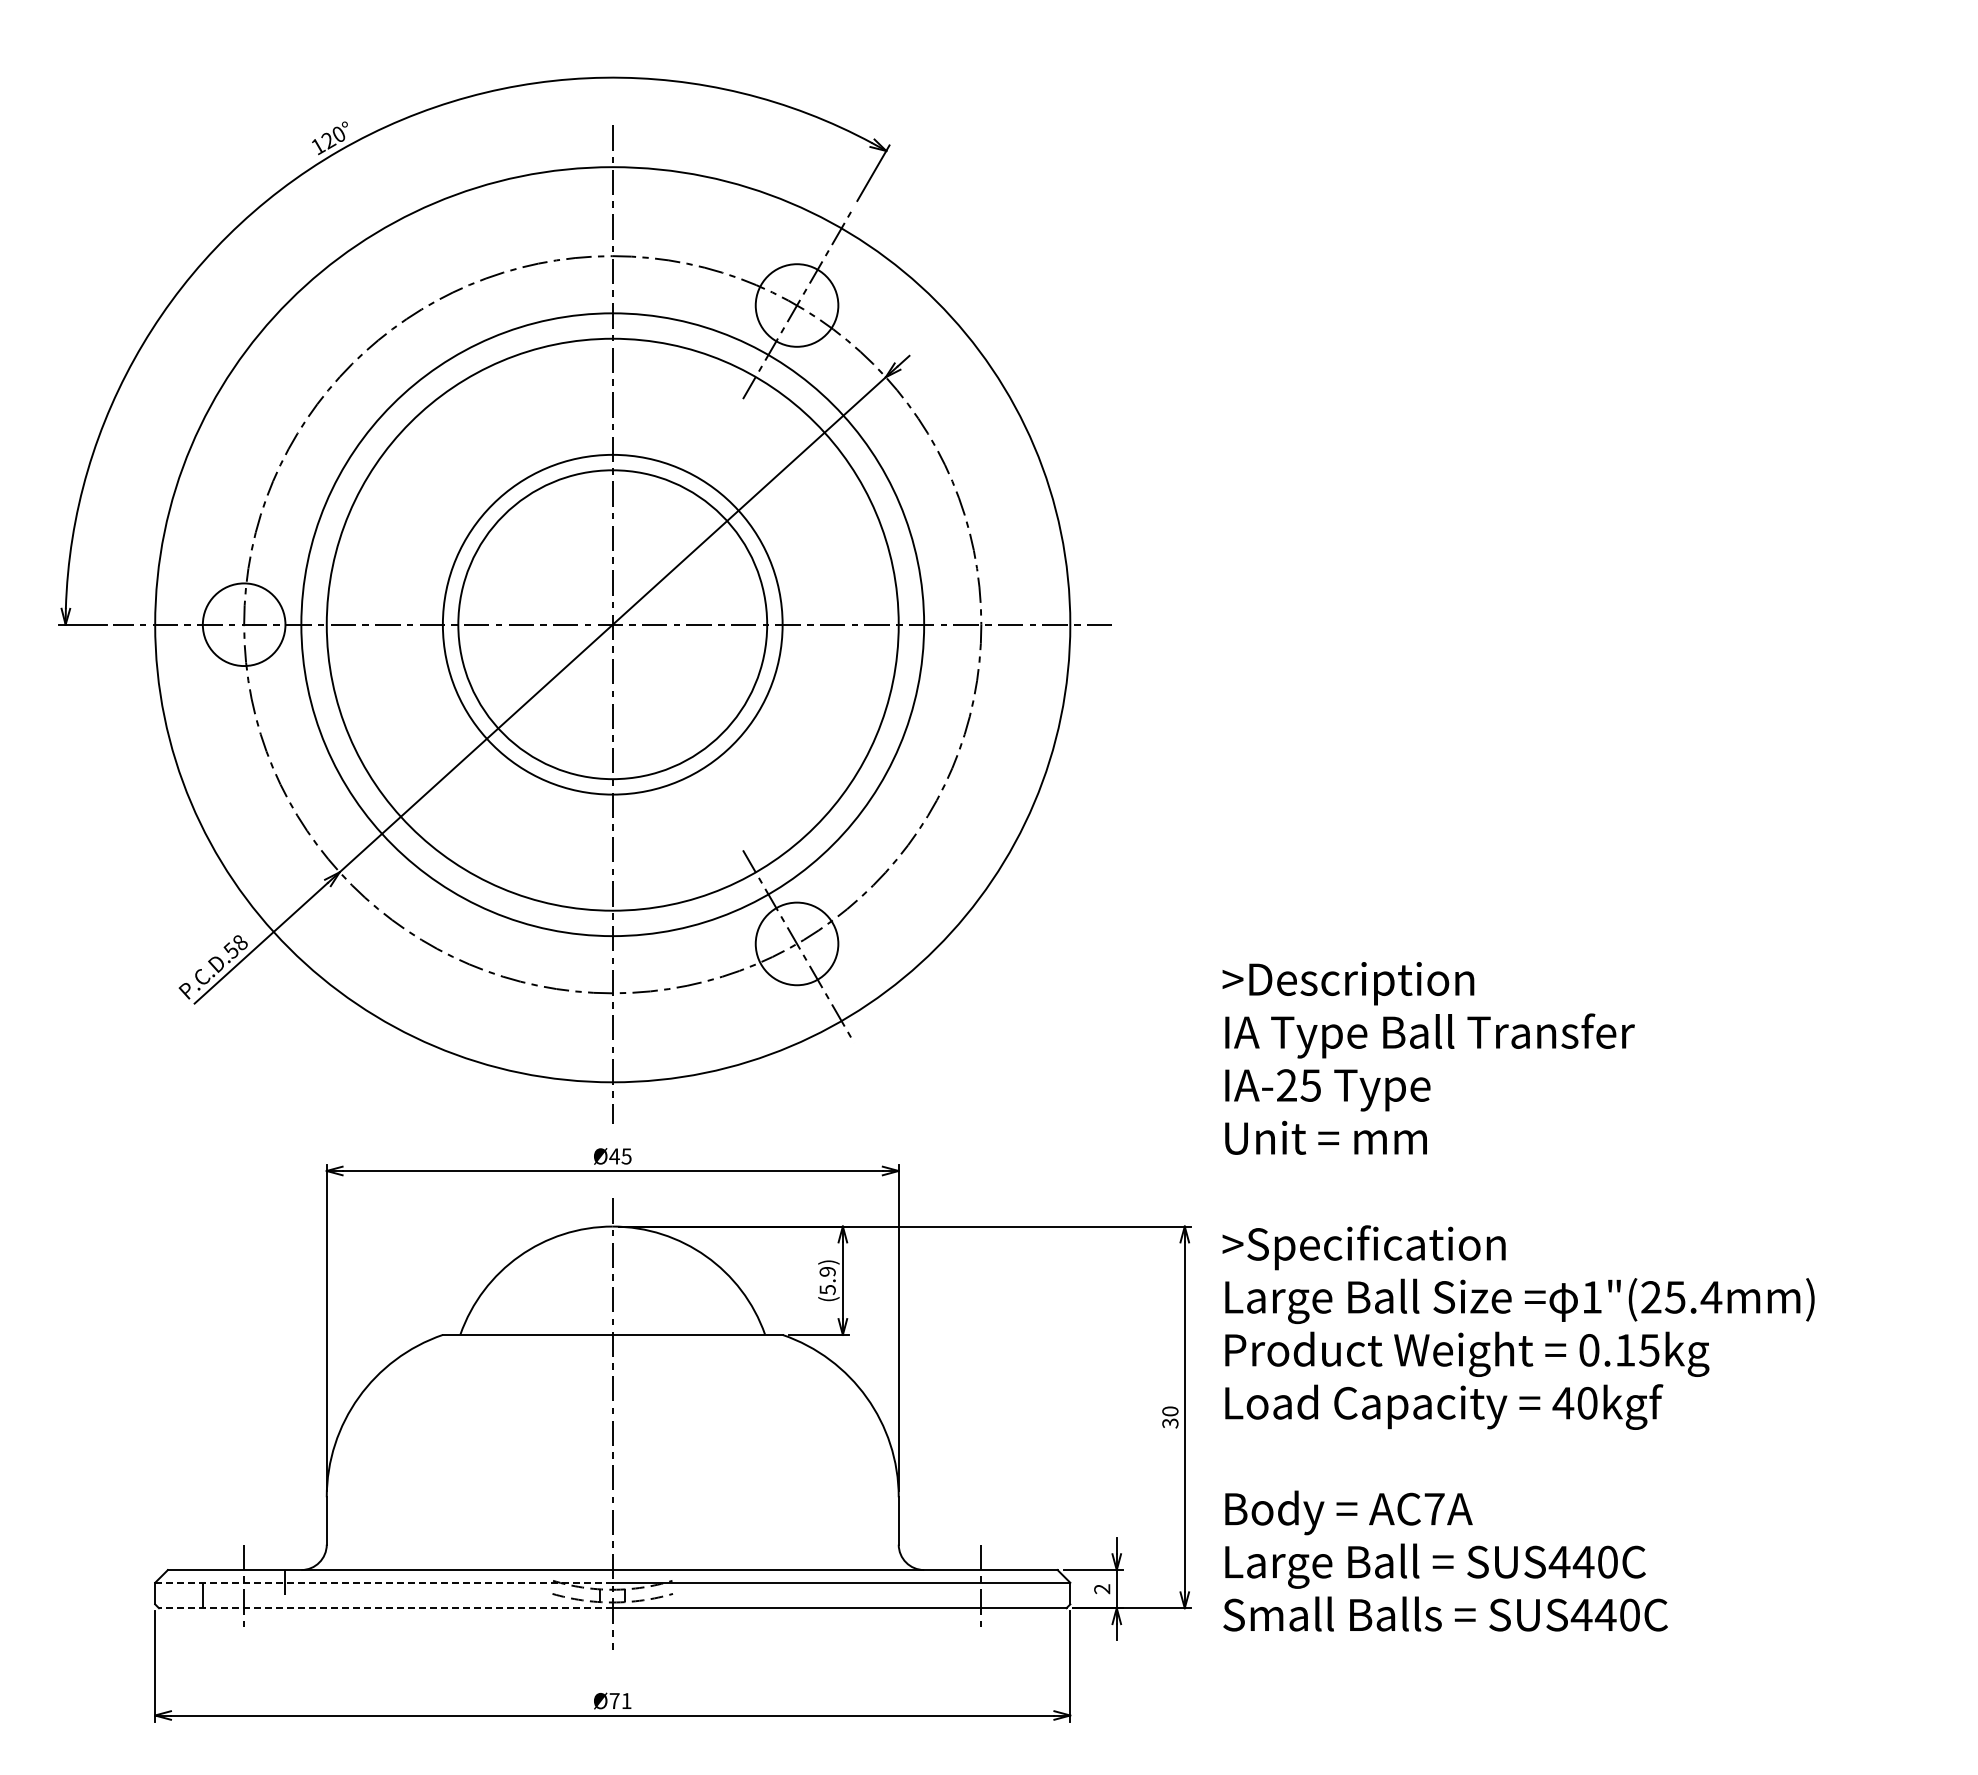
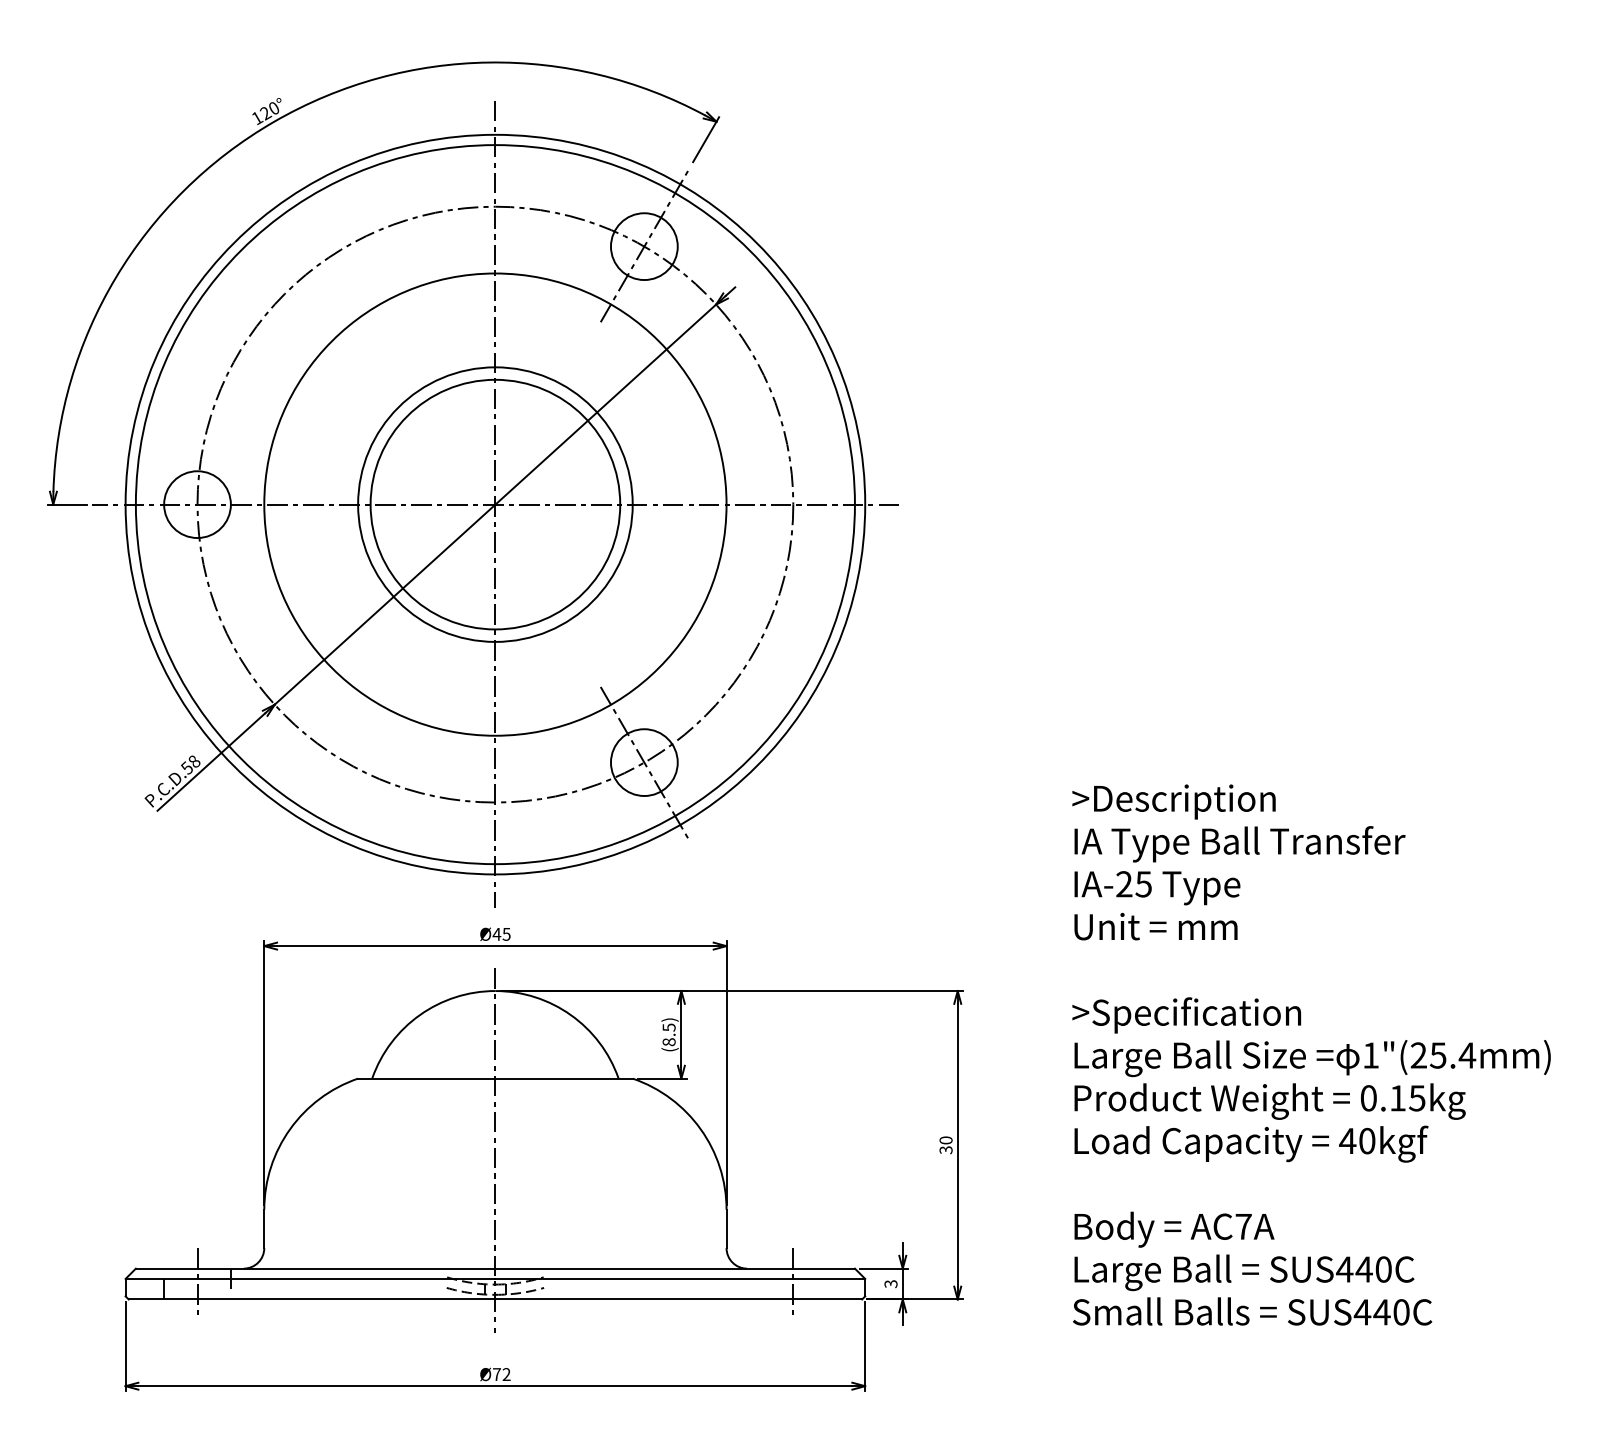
circle: (612, 624) -> (495, 504), size x1.43
text: (827, 1280) -> (668, 1034), (5.9) -> (8.5)
text: (1518, 1296) -> (1311, 1054), moved
line: (383, 1582) -> (310, 1278), dashed -> solid
text: (1102, 1589) -> (891, 1284), 2 -> 3
line: (385, 1608) -> (311, 1299), dashed -> solid
text: (626, 1700) -> (506, 1374), Ø71 -> Ø72

